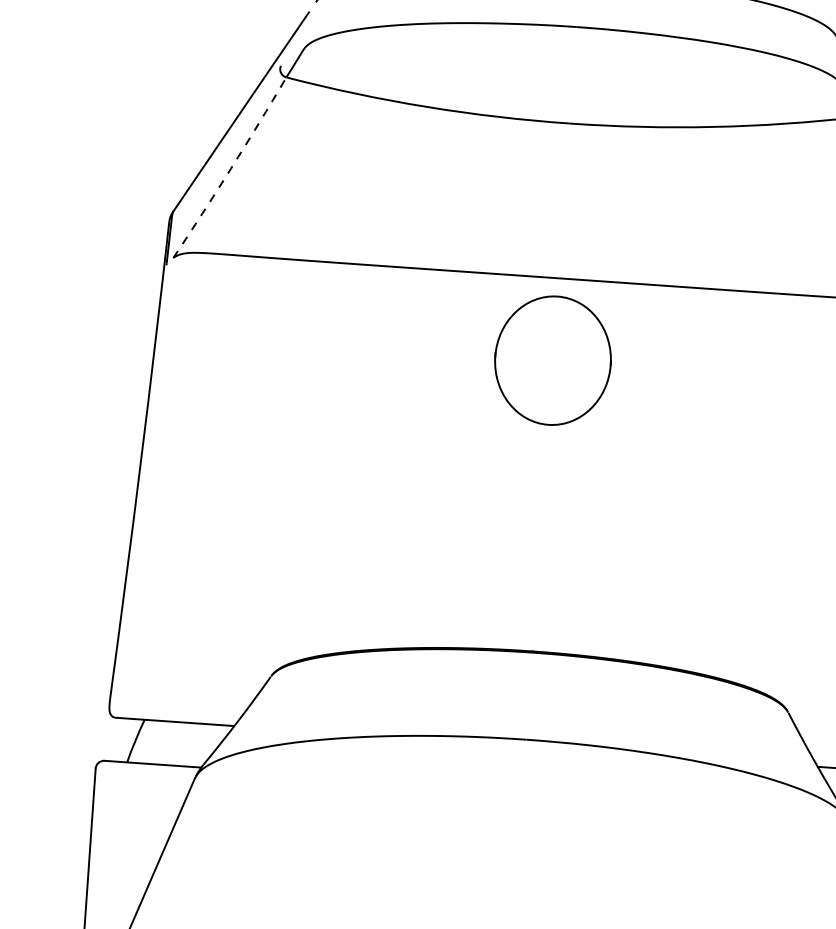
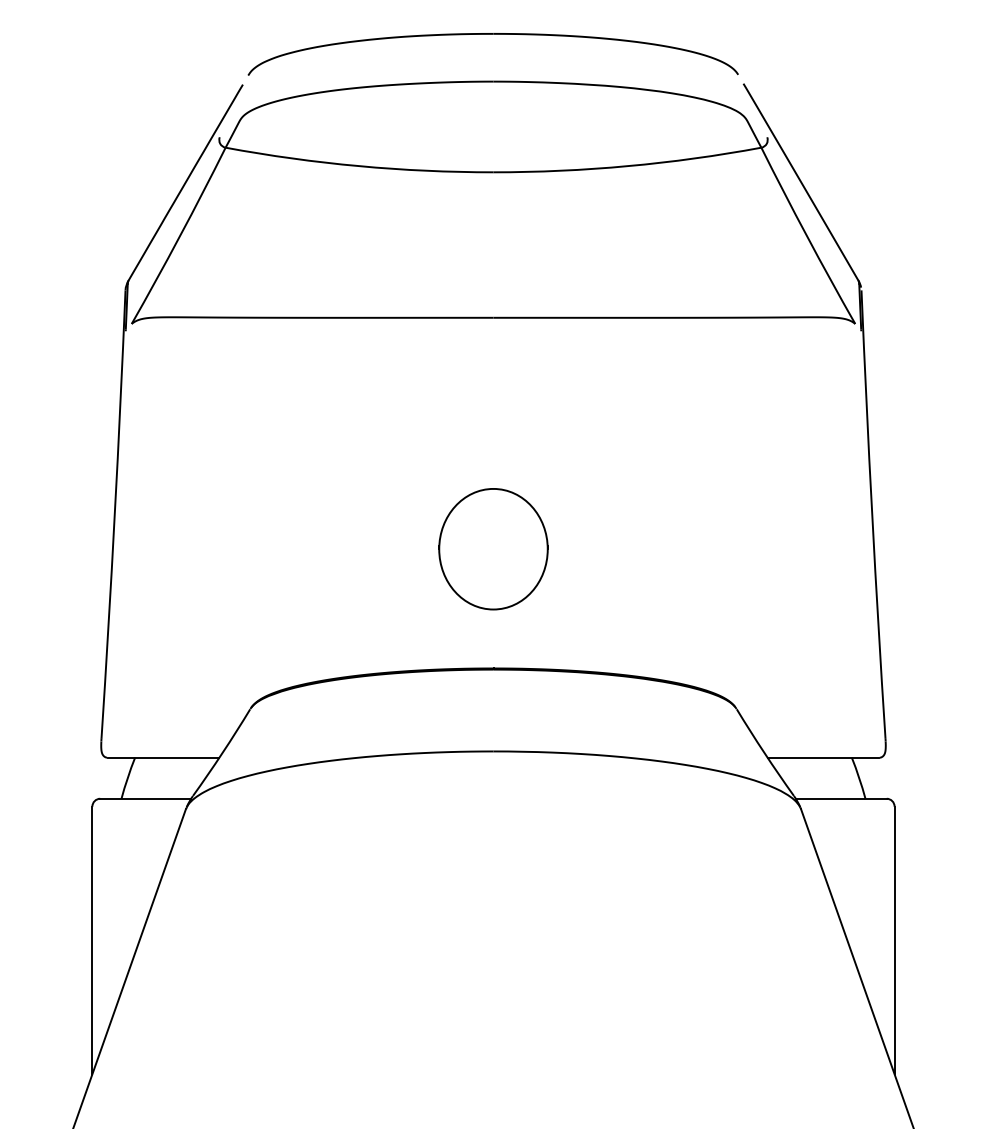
arc: (230, 168) -> (179, 236), dashed -> solid
part: (553, 361) -> (493, 549), moved

